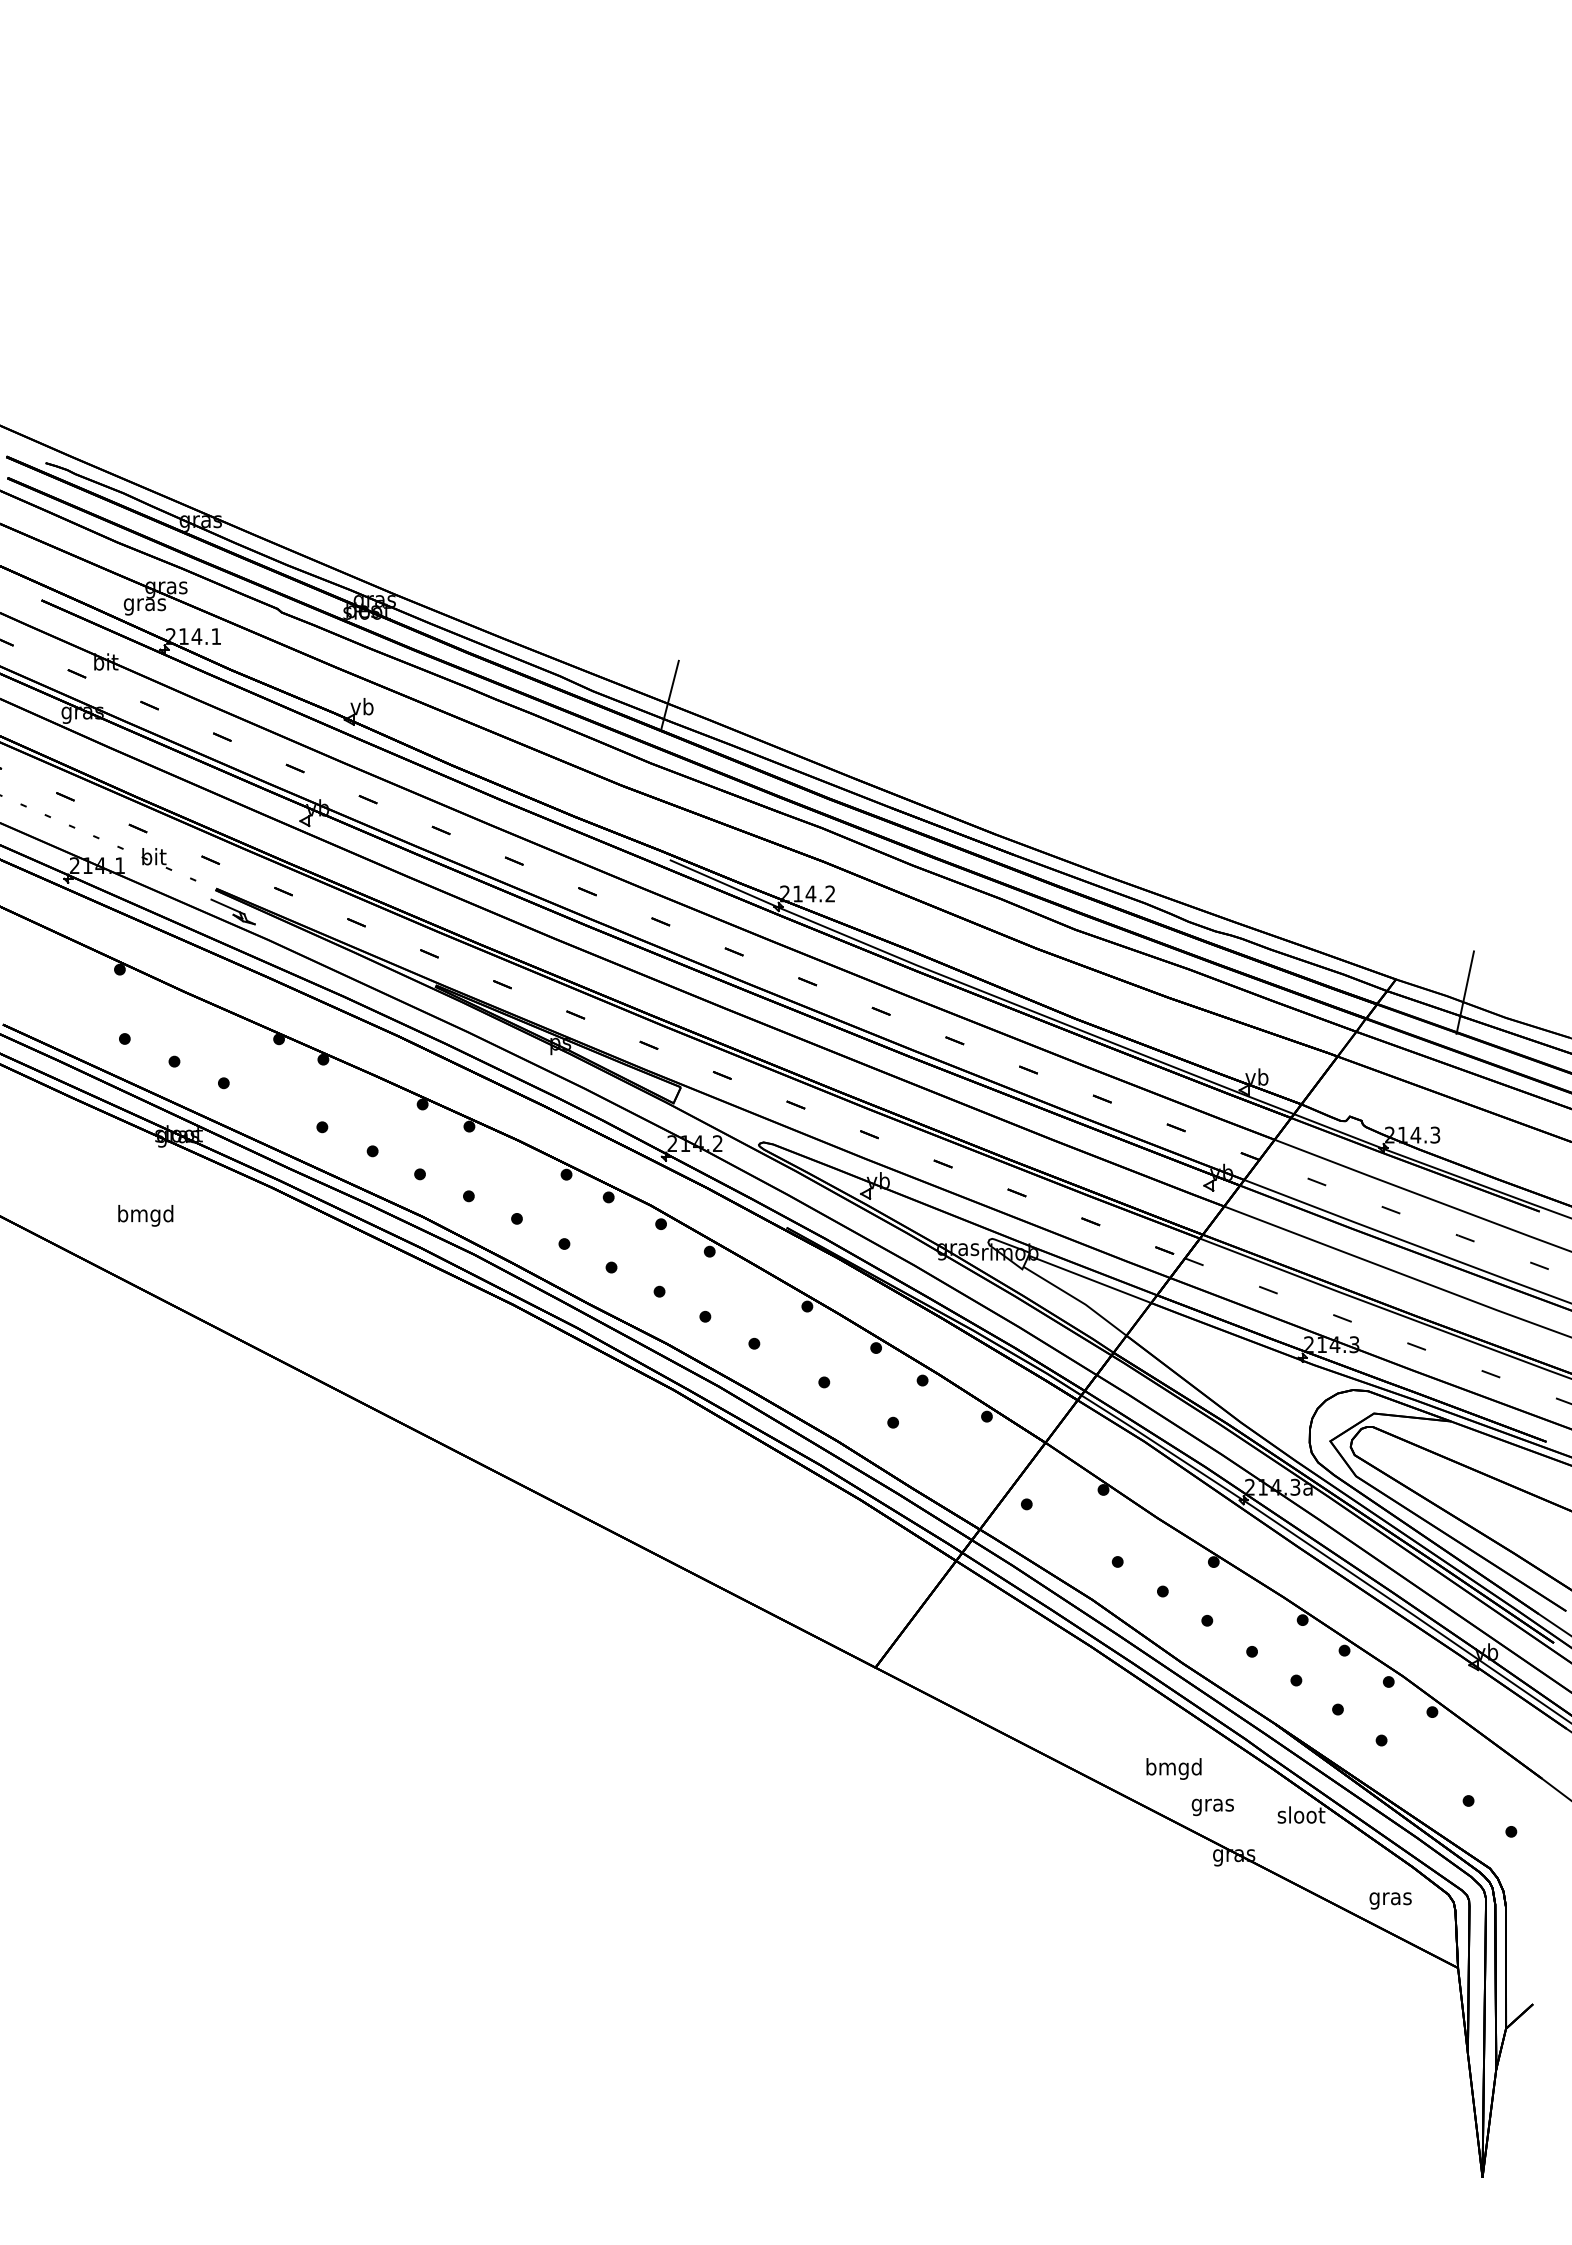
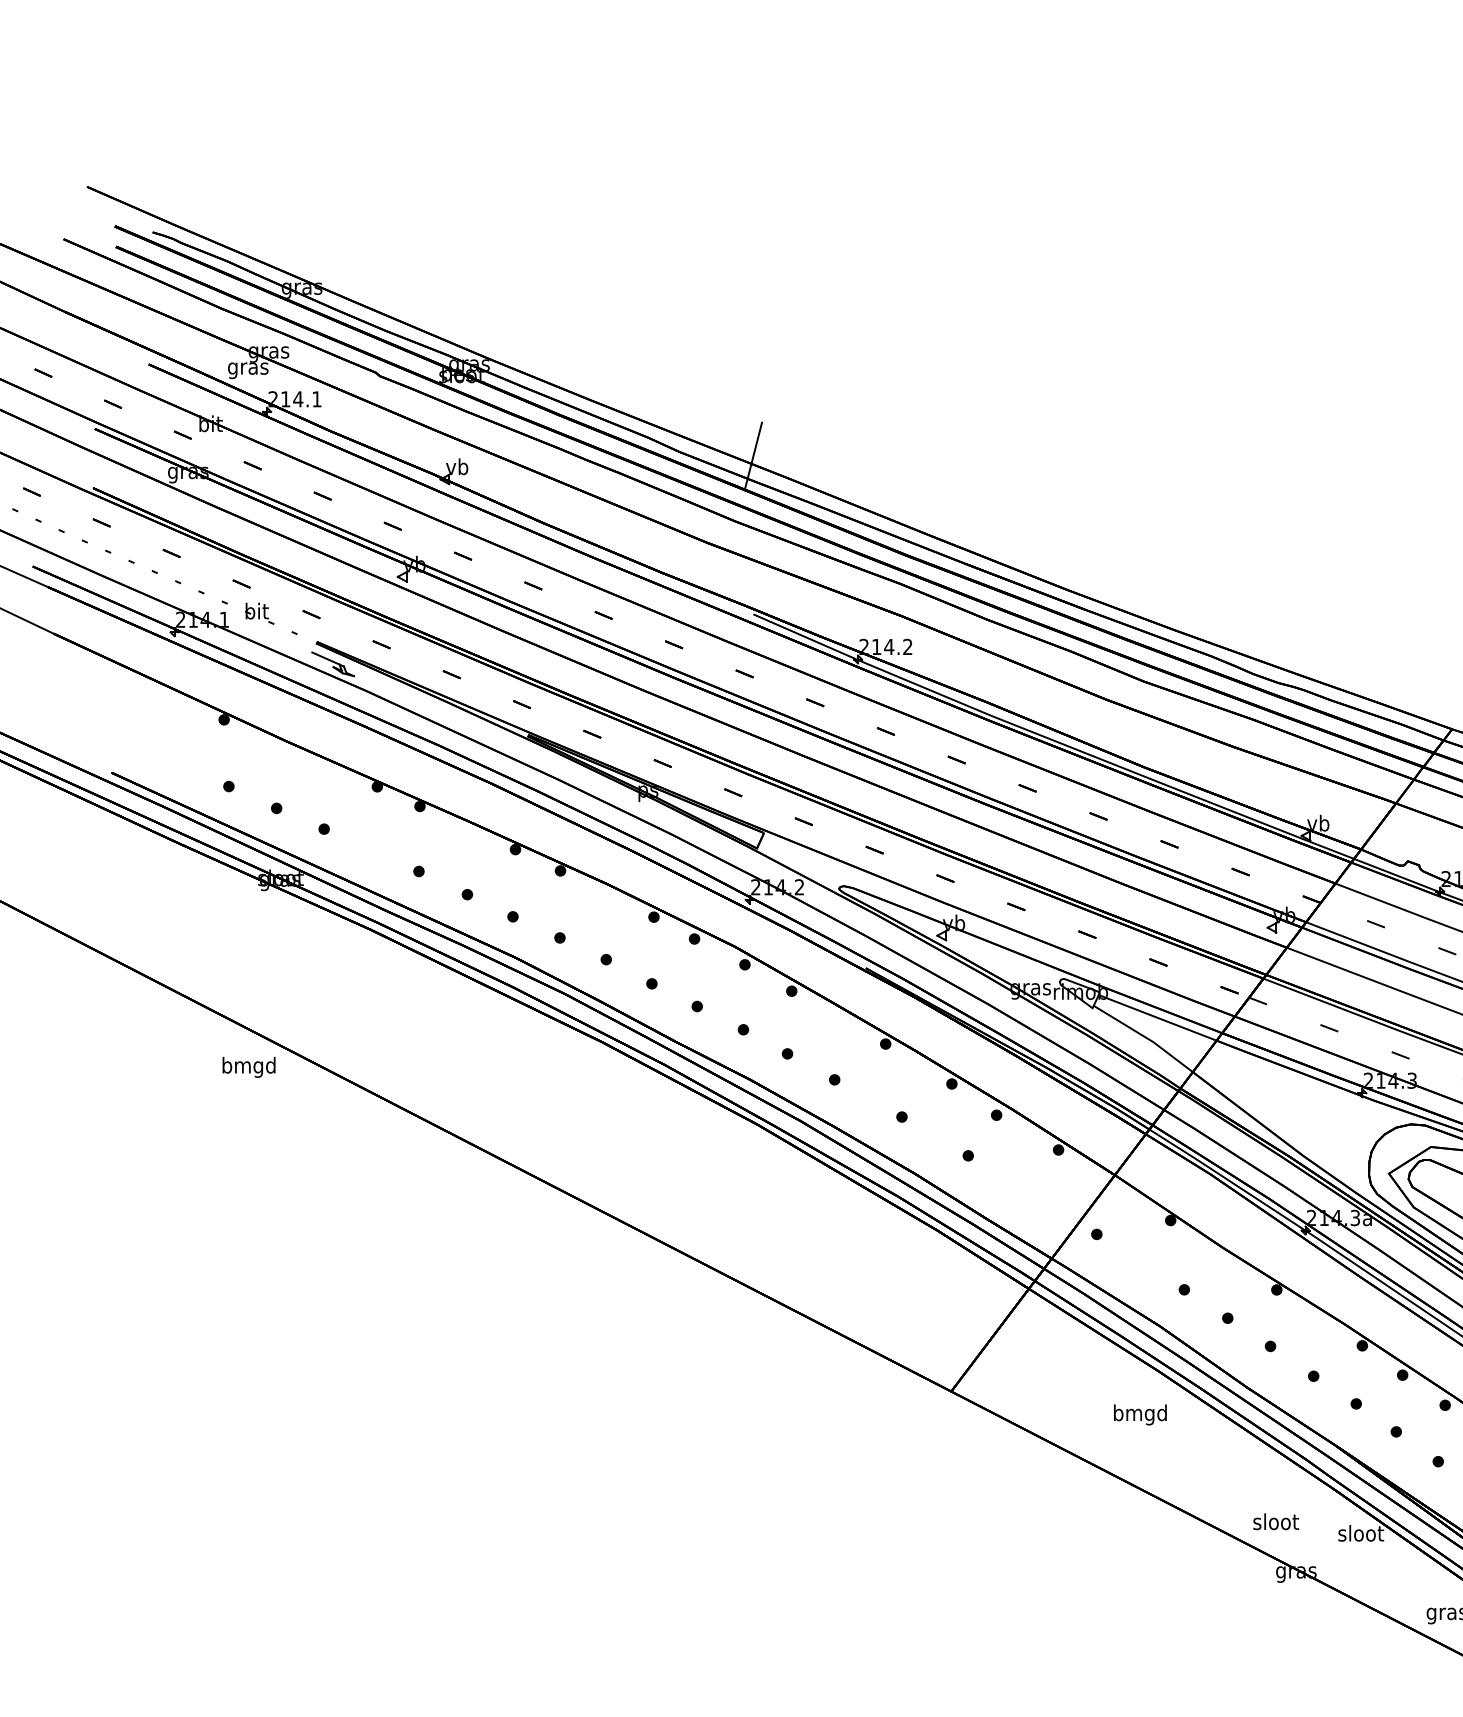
text: (145, 1215) -> (248, 1067), moved
text: (1173, 1768) -> (1139, 1414), moved
text: (1212, 1805) -> (1275, 1524), gras -> sloot

